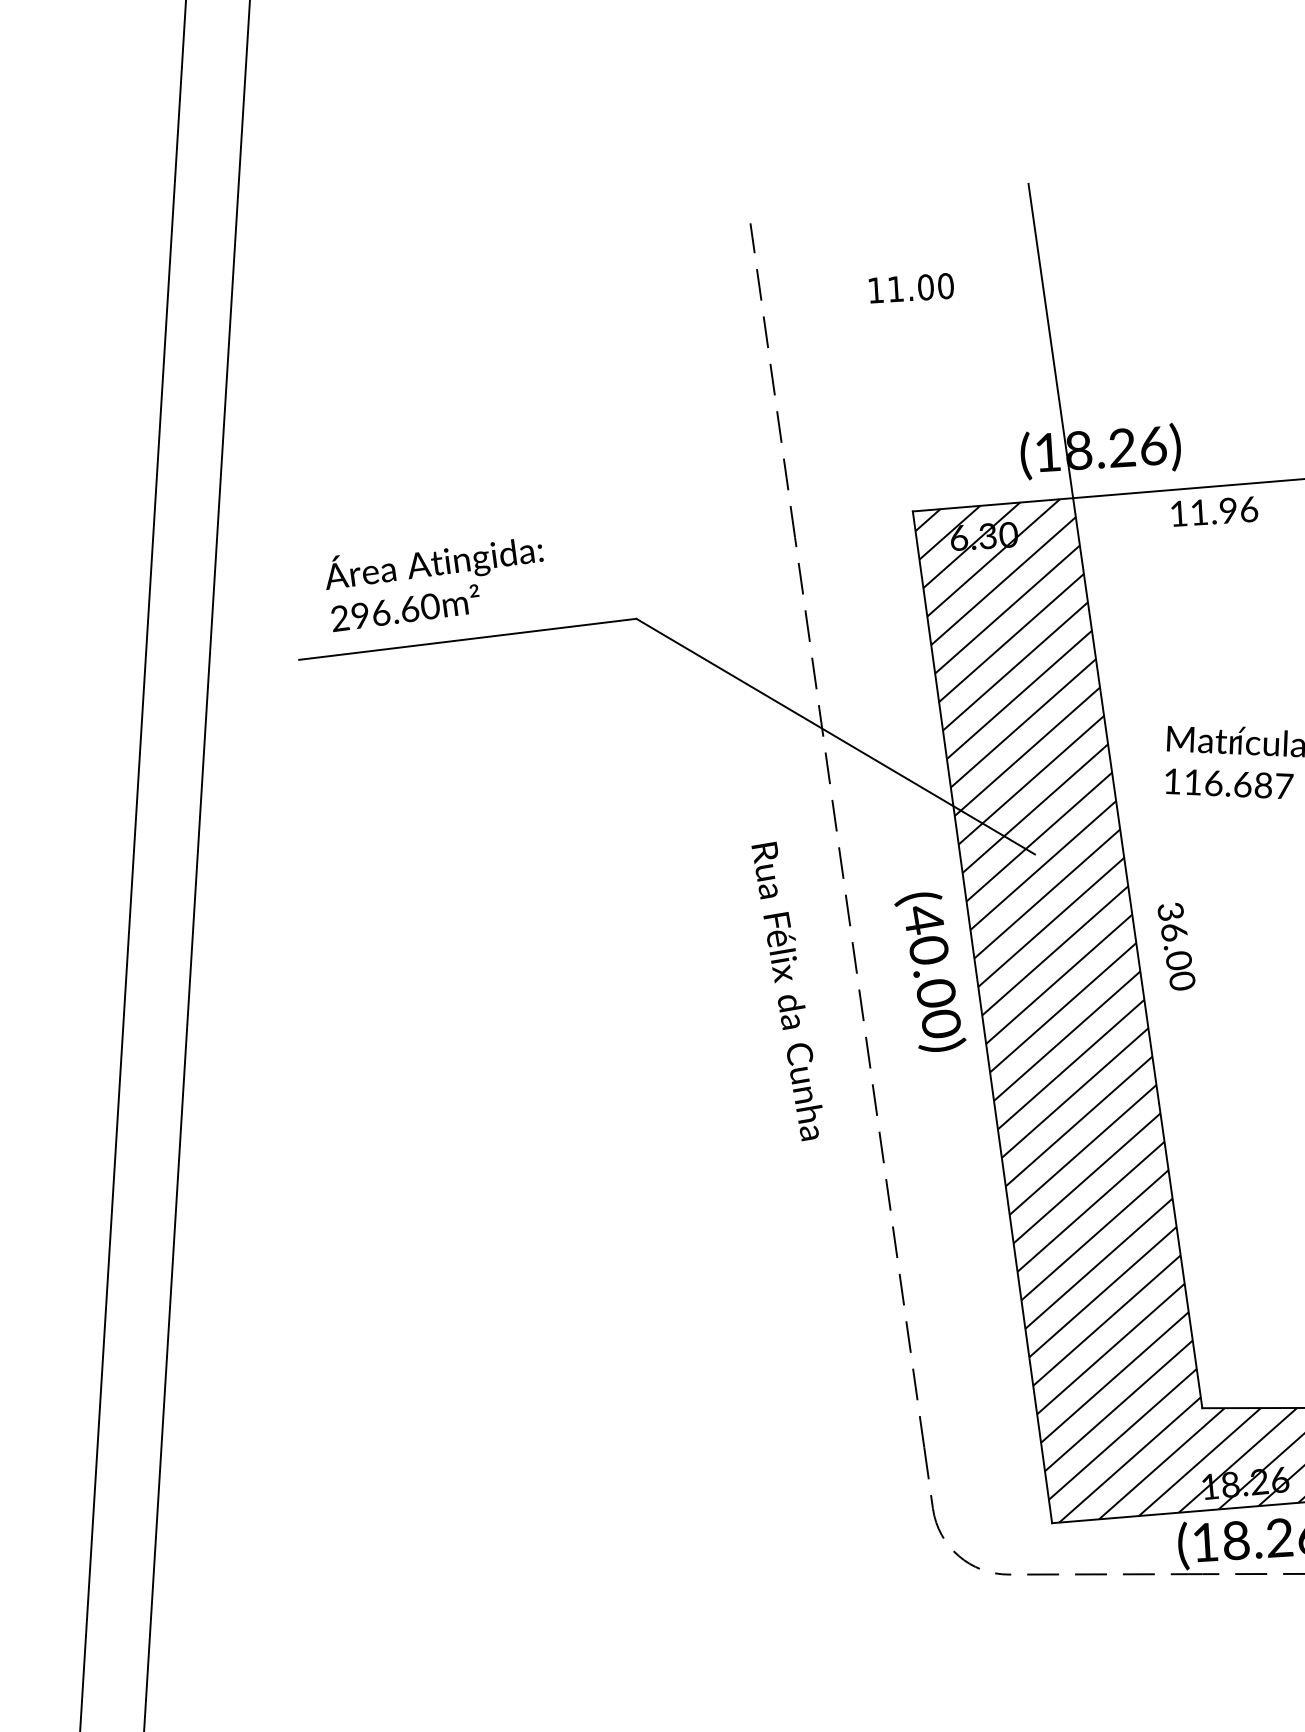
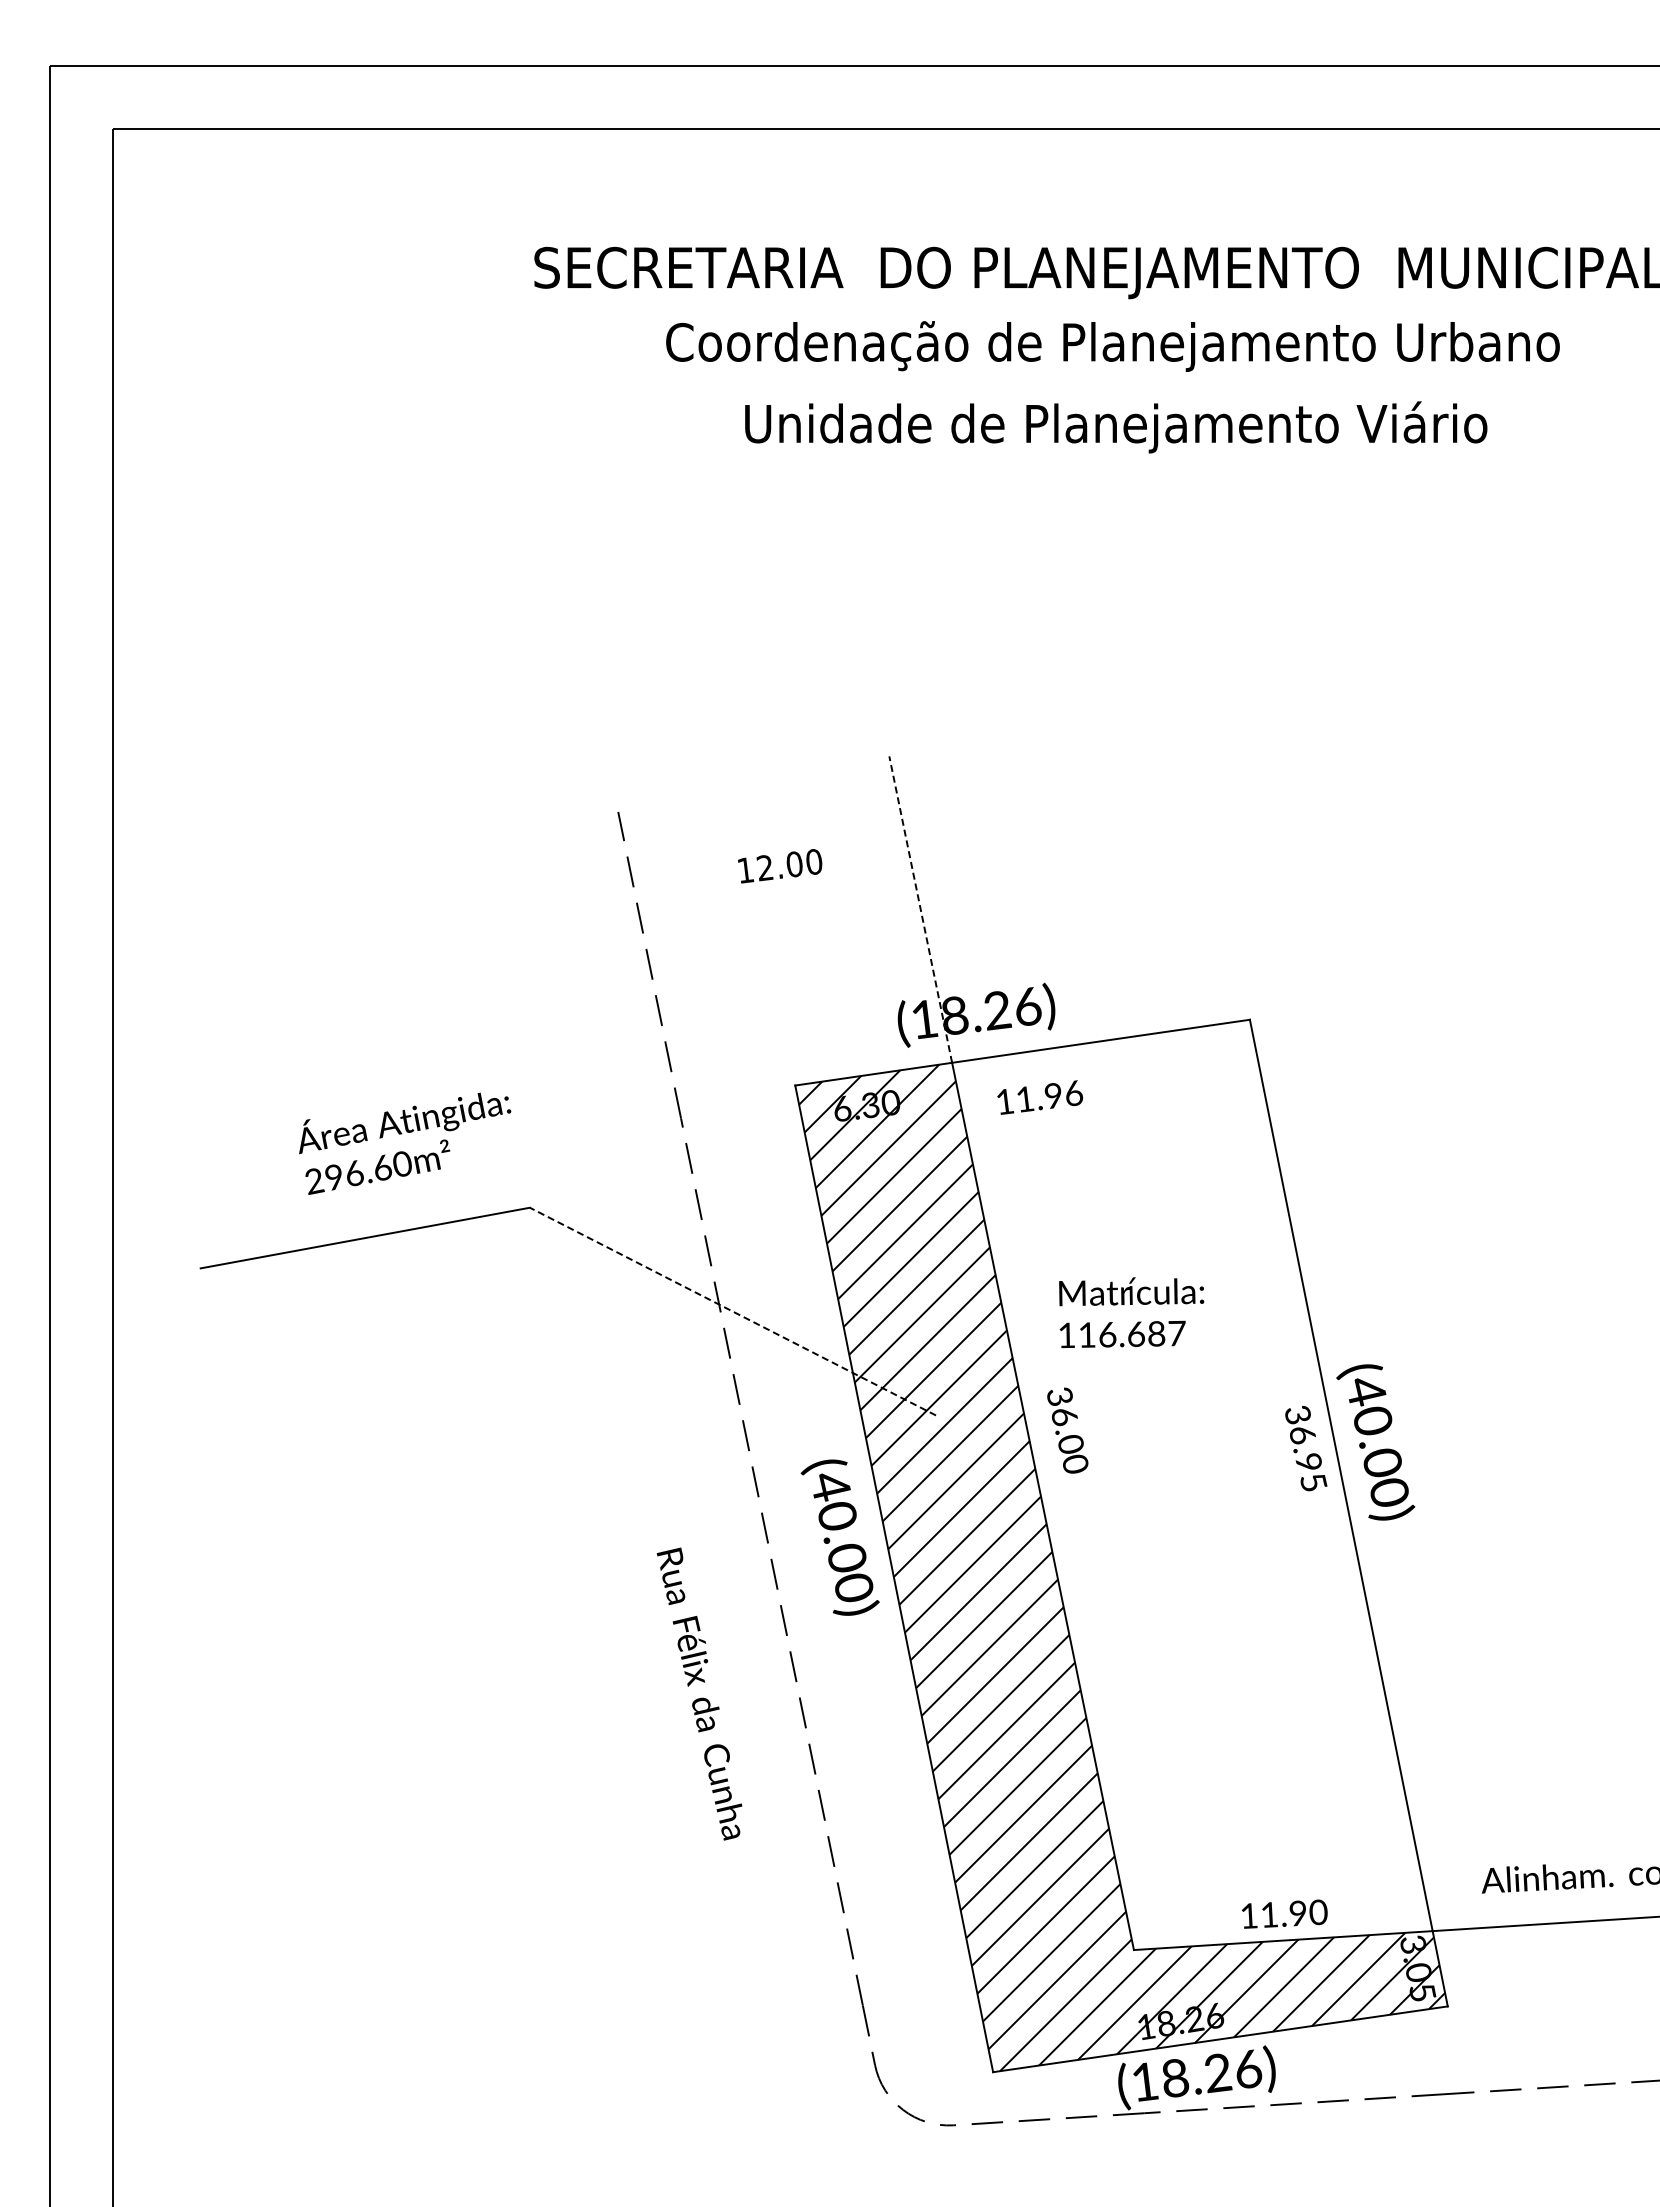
text: (895, 289) -> (764, 868), 11.00 -> 12.00
line: (1050, 340) -> (920, 909), solid -> dashed
text: (1215, 511) -> (1040, 1097), moved
text: (434, 585) -> (405, 1143), moved
line: (835, 736) -> (732, 1311), solid -> dashed
text: (1176, 946) -> (1067, 1430), moved
text: (786, 990) -> (699, 1693), moved

